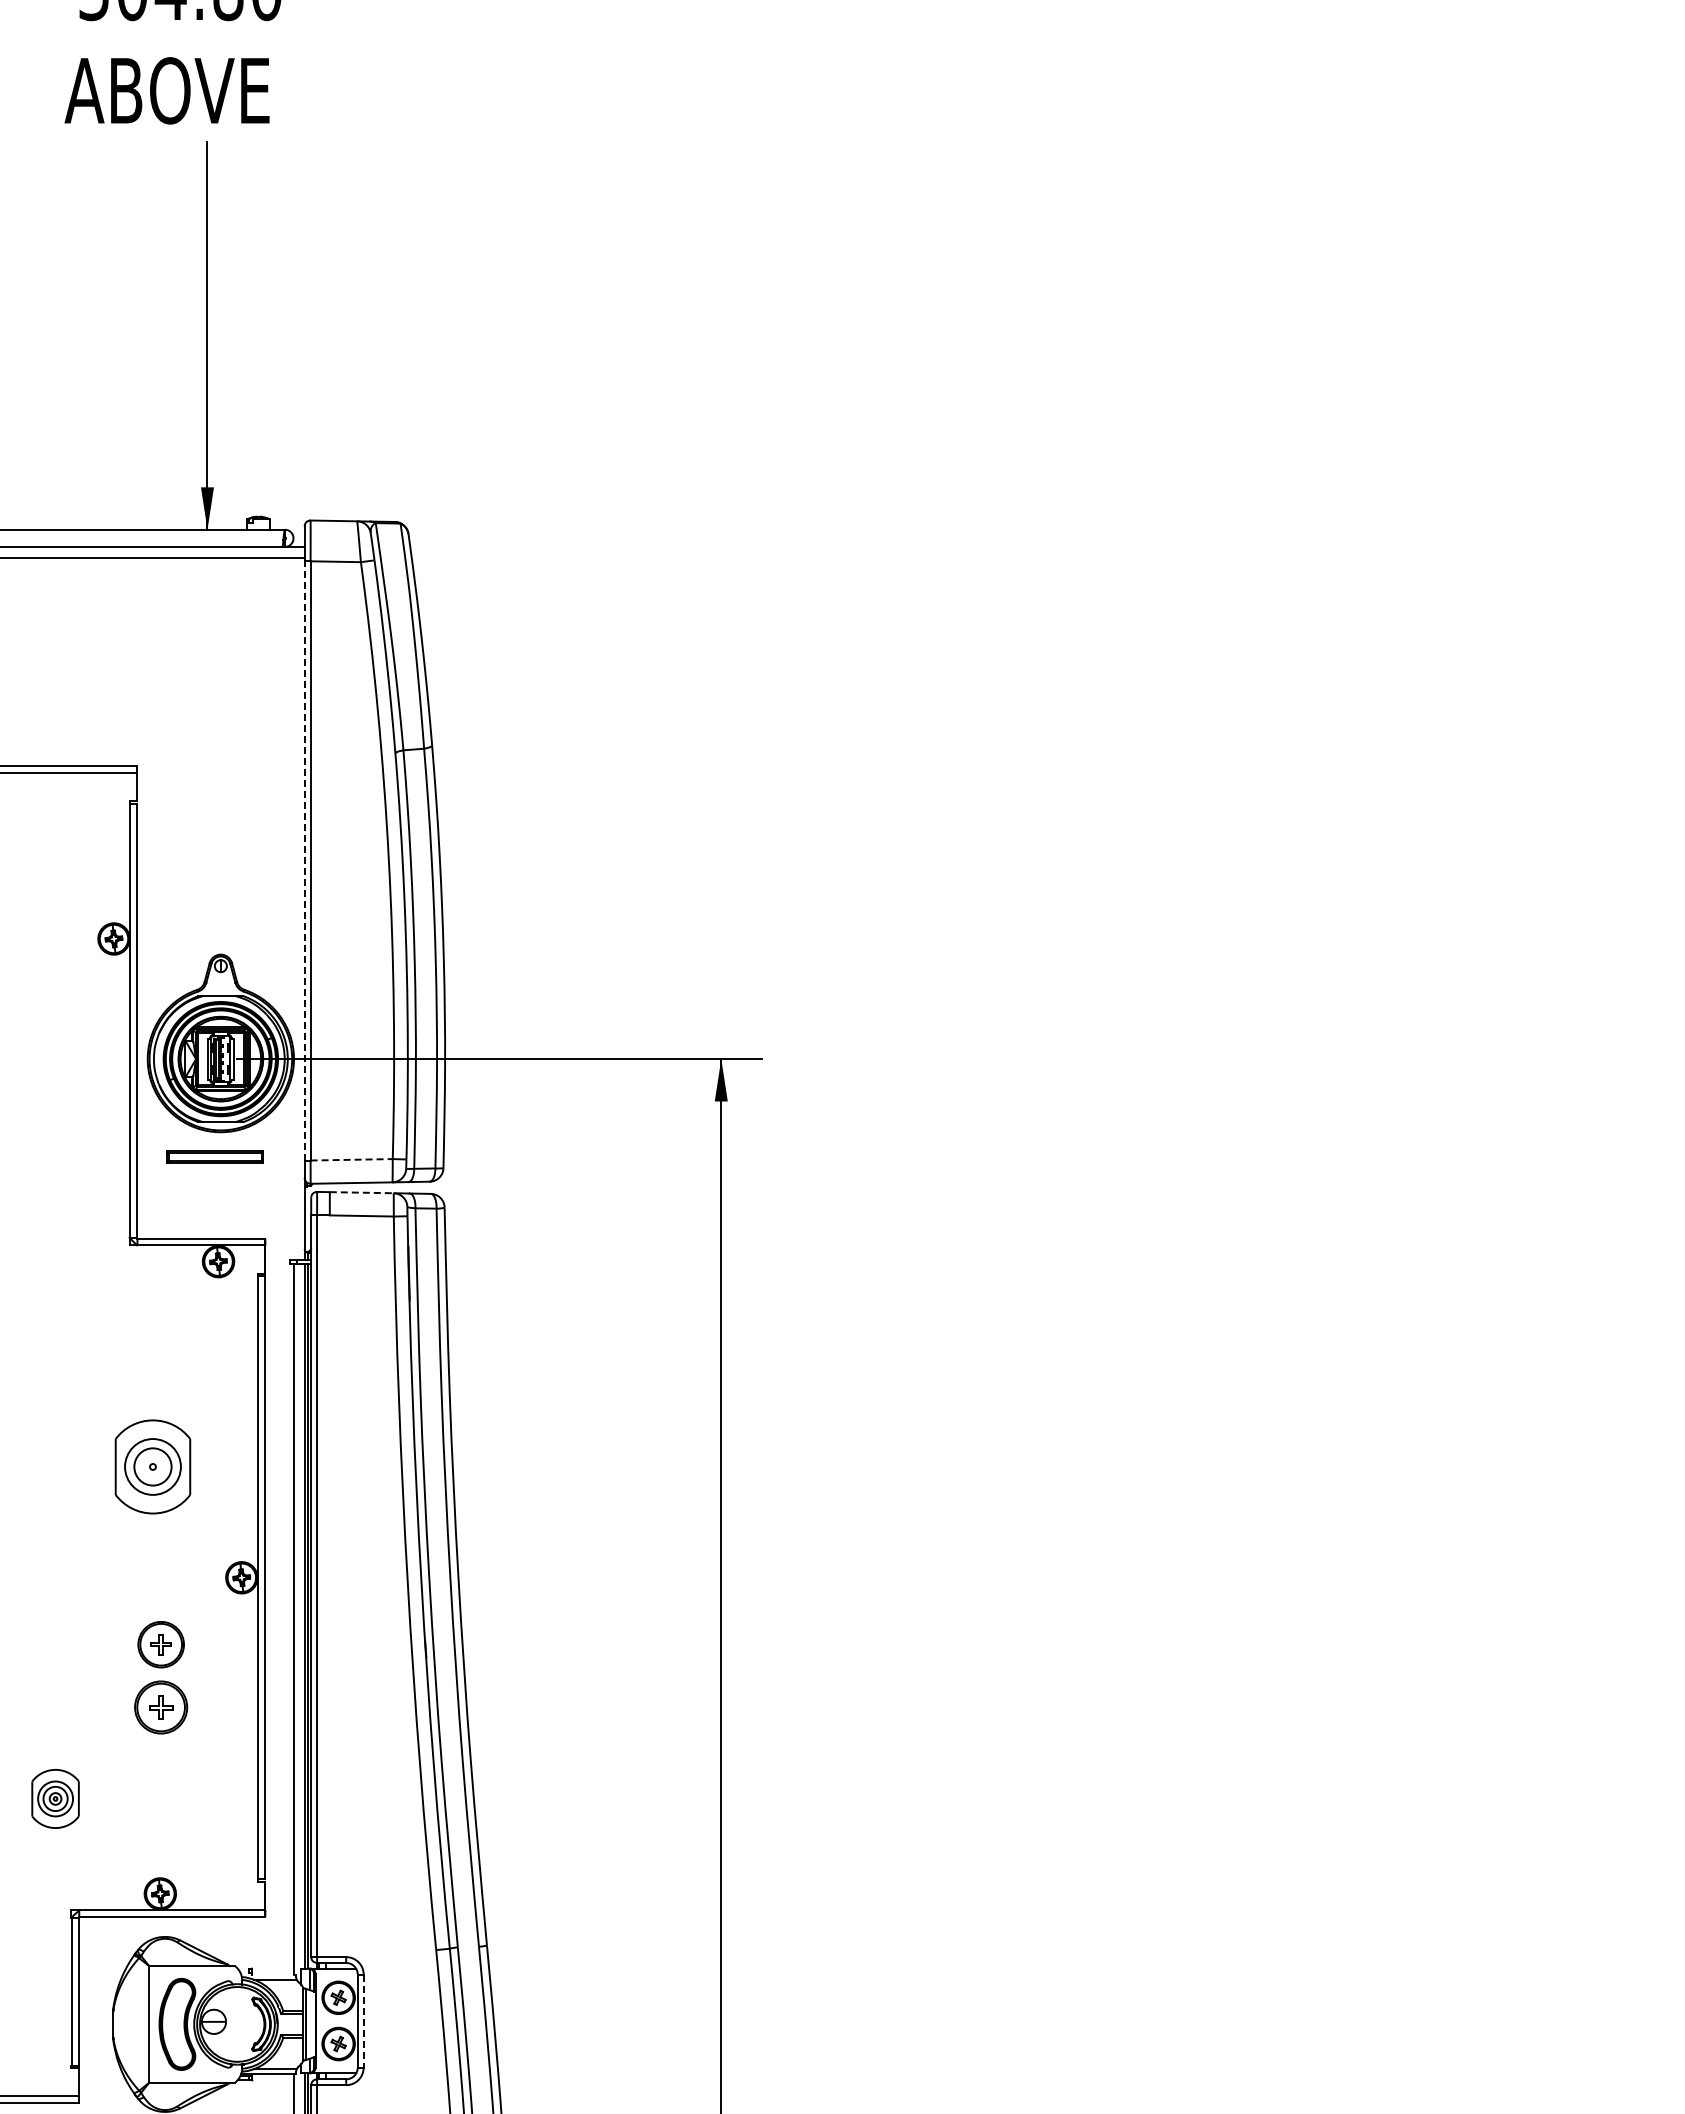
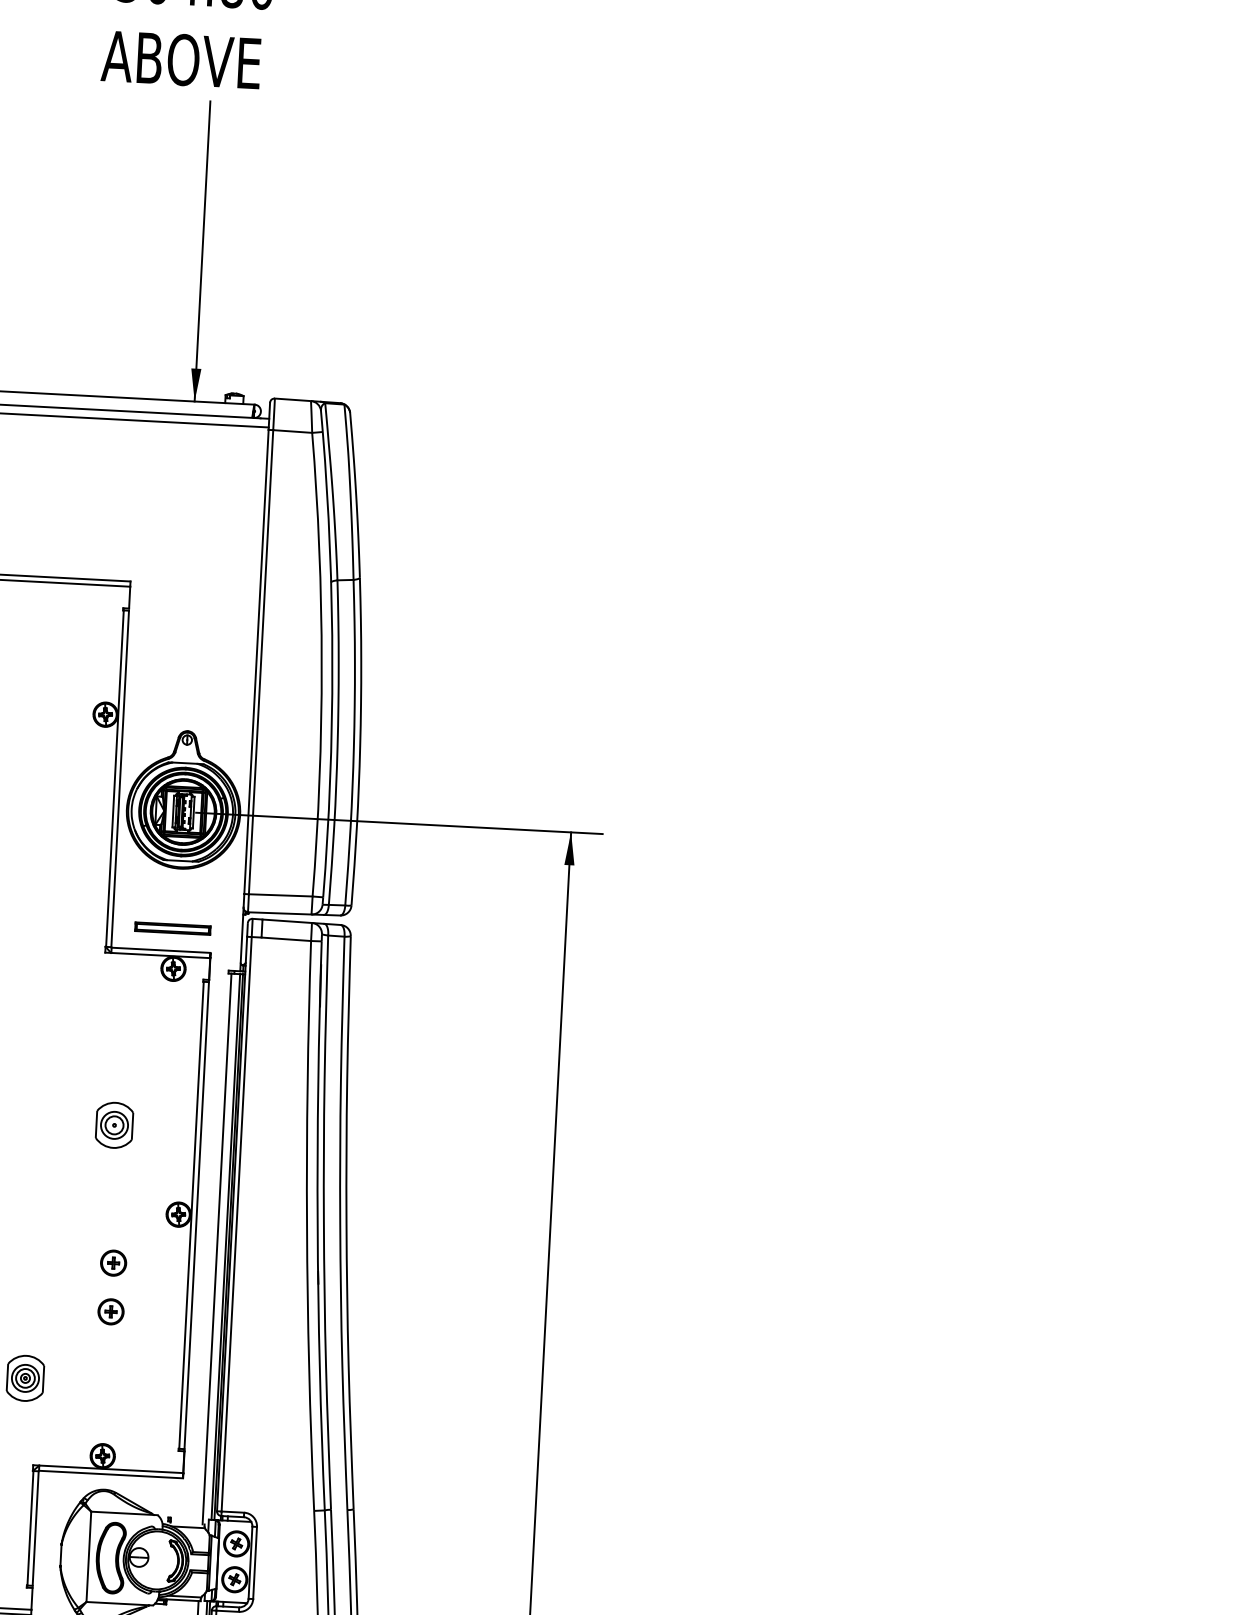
line: (304, 860) -> (256, 661), dashed -> solid
part: (214, 1156) -> (172, 928), moved
line: (352, 1159) -> (281, 895), dashed -> solid
line: (361, 1192) -> (287, 921), dashed -> solid
part: (153, 1467) -> (114, 1125), size x0.62
part: (161, 1644) -> (113, 1263), size x0.71
part: (161, 1707) -> (111, 1311), size x0.62
line: (363, 2021) -> (254, 1563), dashed -> solid

